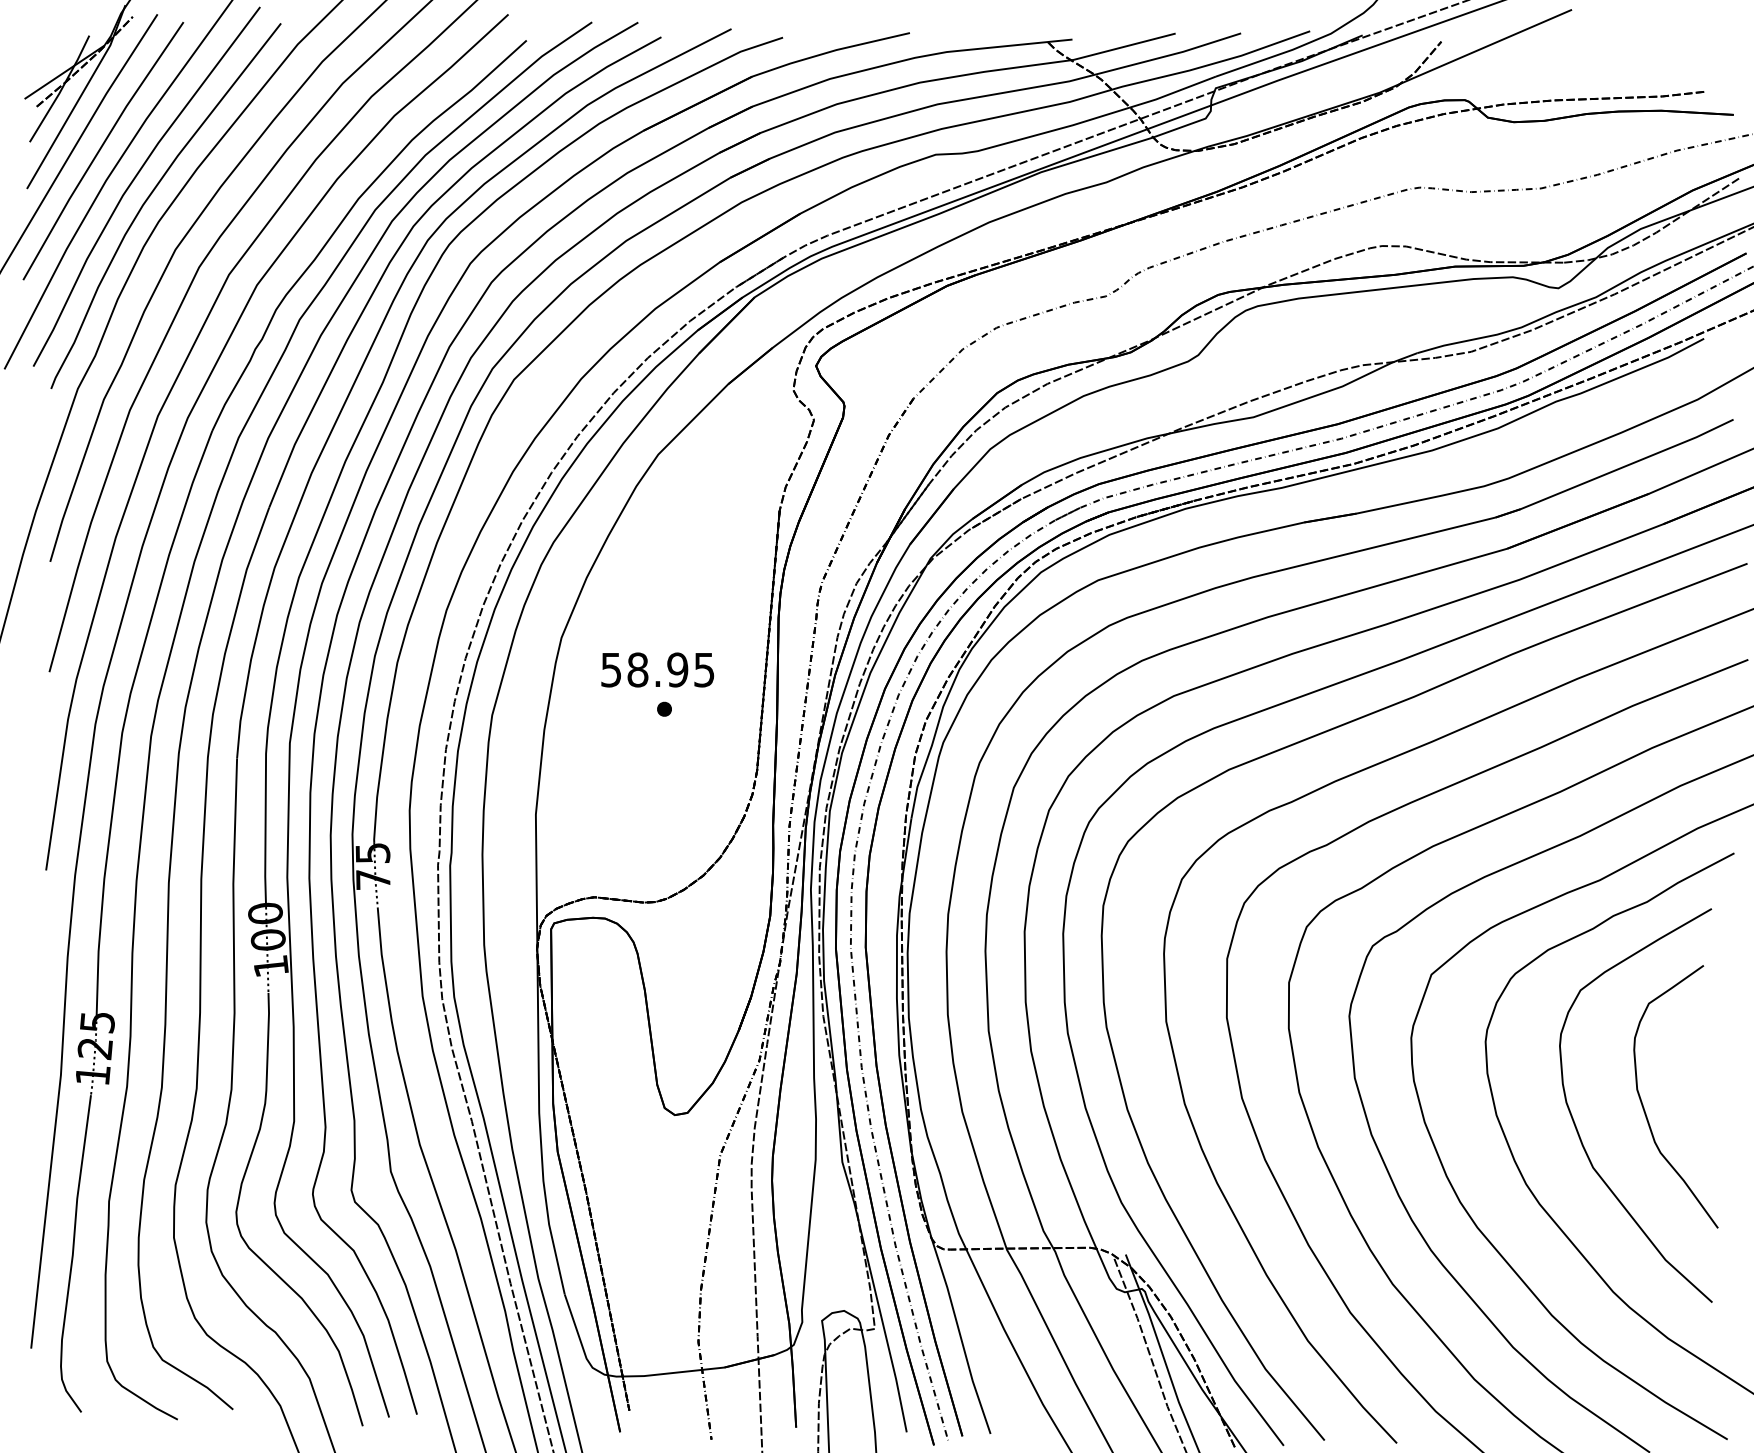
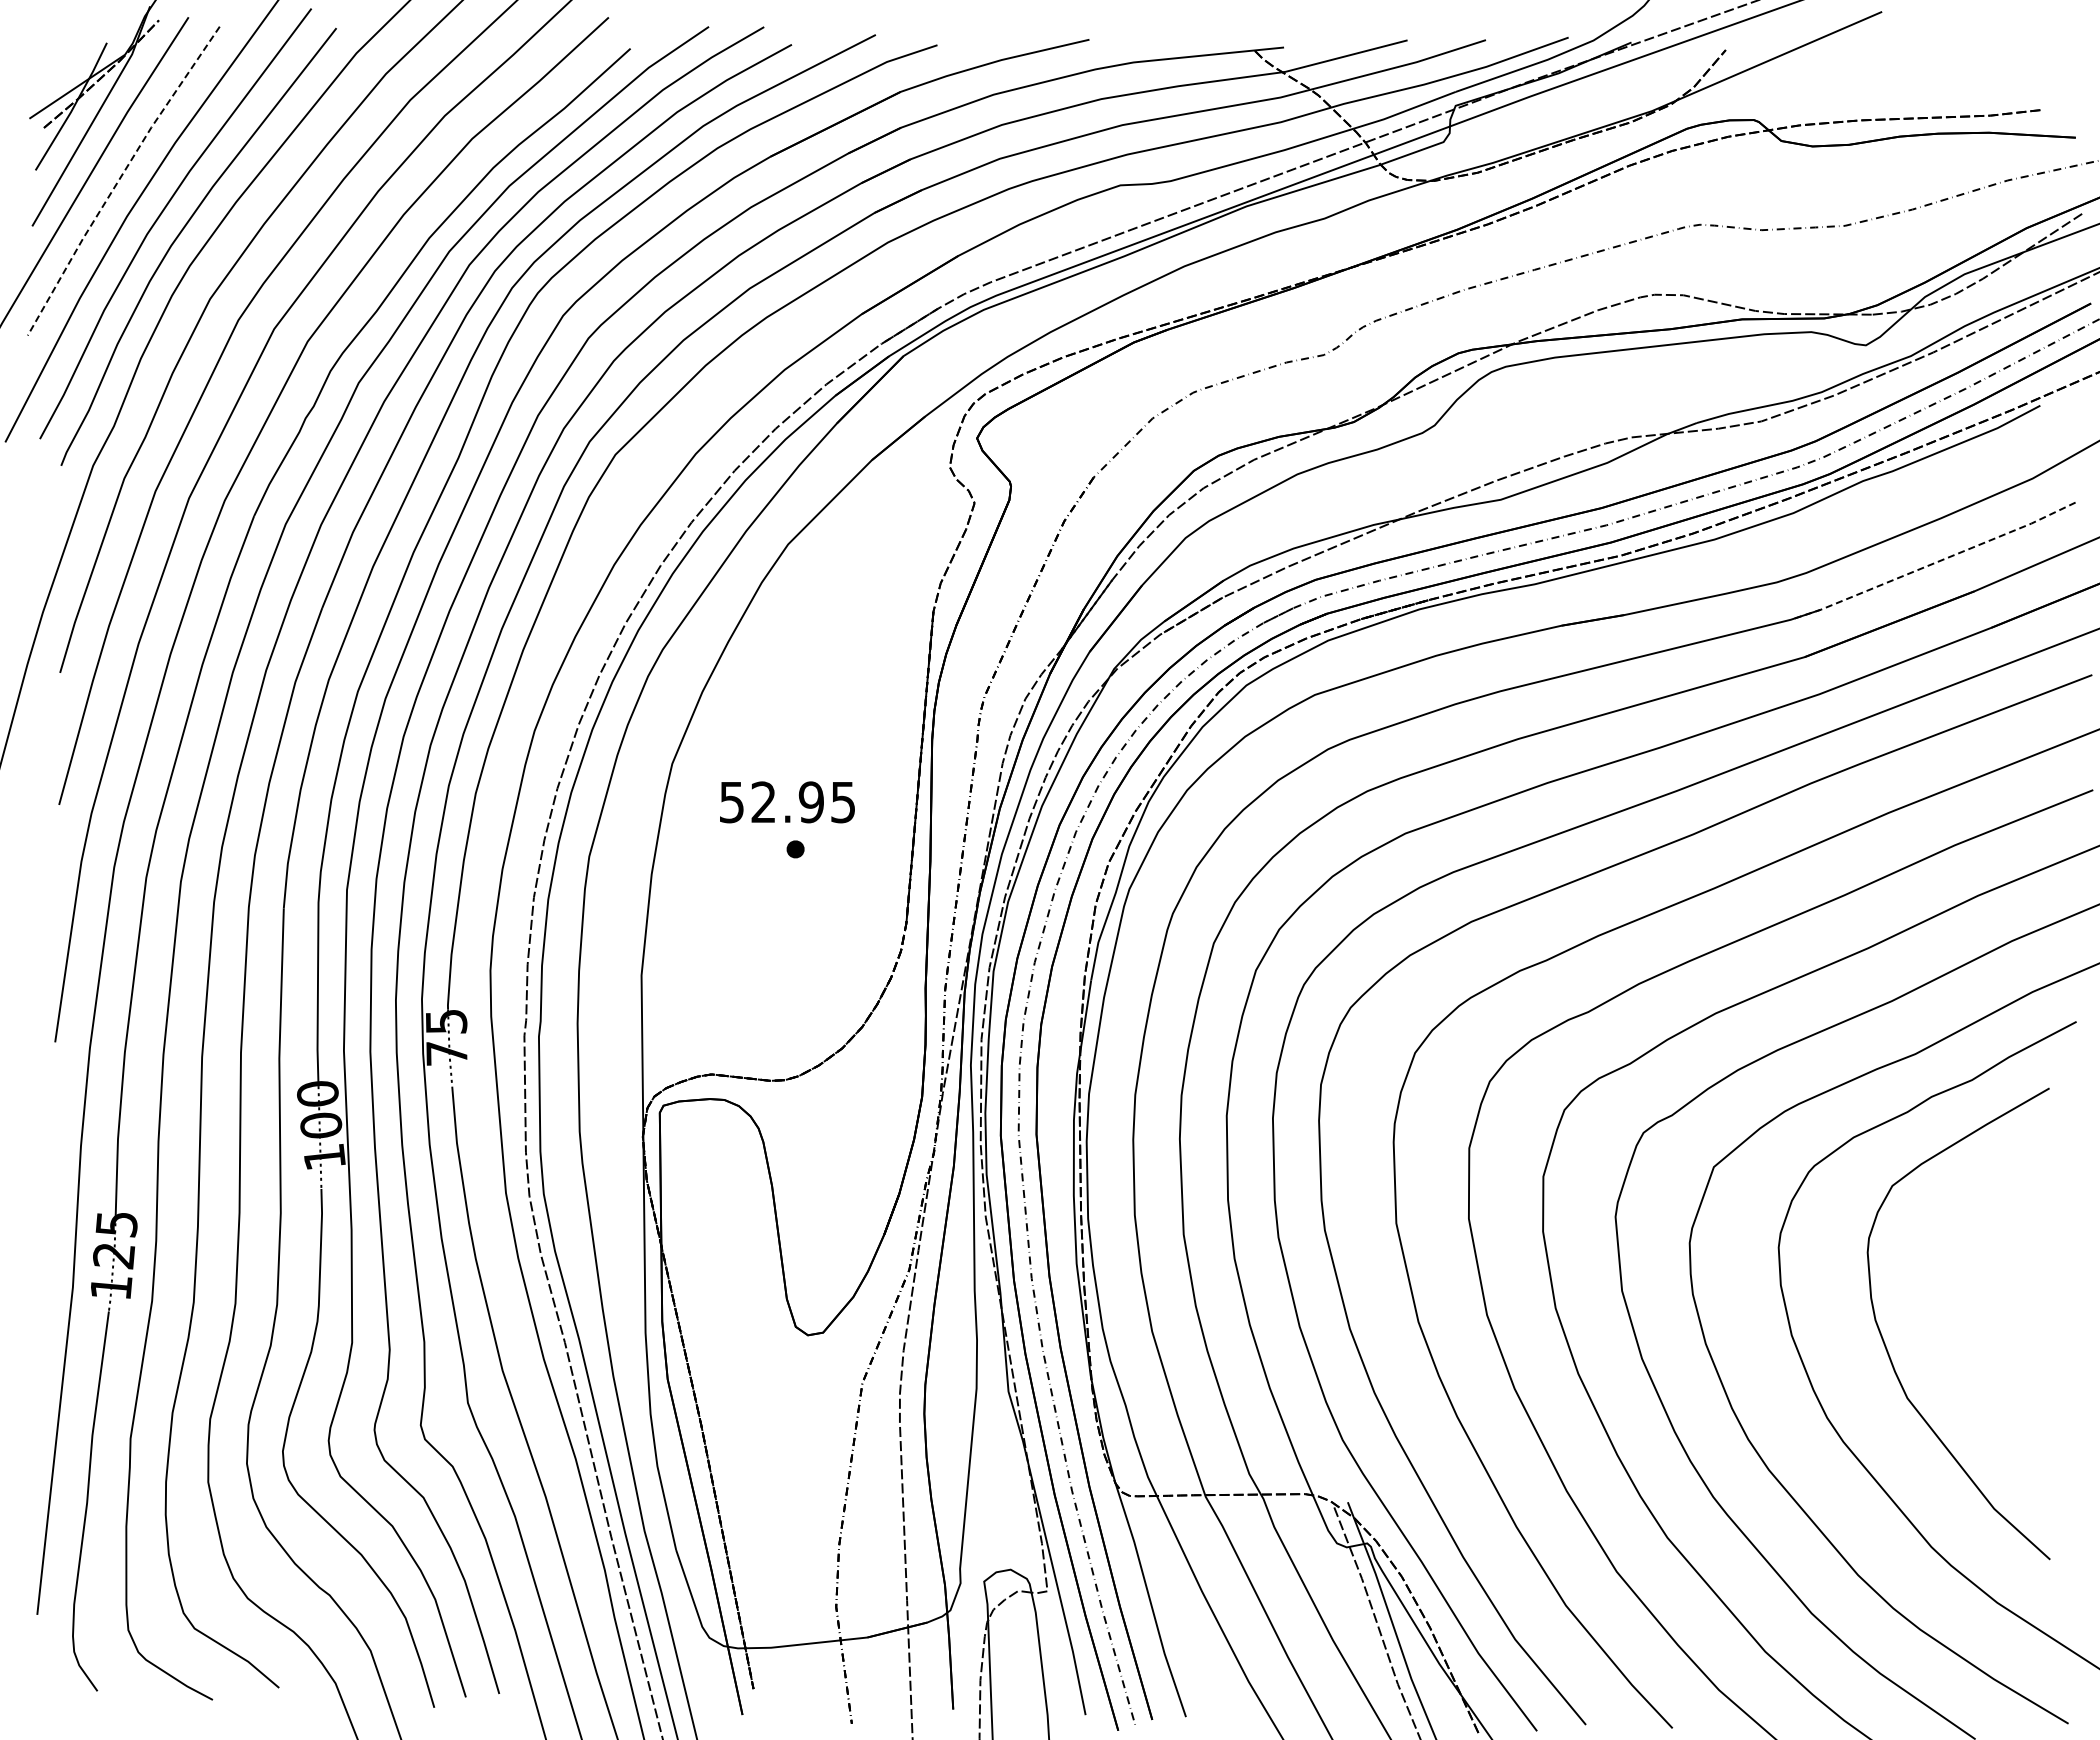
line: (99, 149) -> (119, 179), solid -> dashed
line: (1615, 470) -> (1934, 563), solid -> dashed
text: (637, 670) -> (763, 802), 58.95 -> 52.95
curve: (1644, 1106) -> (1968, 1325), removed

